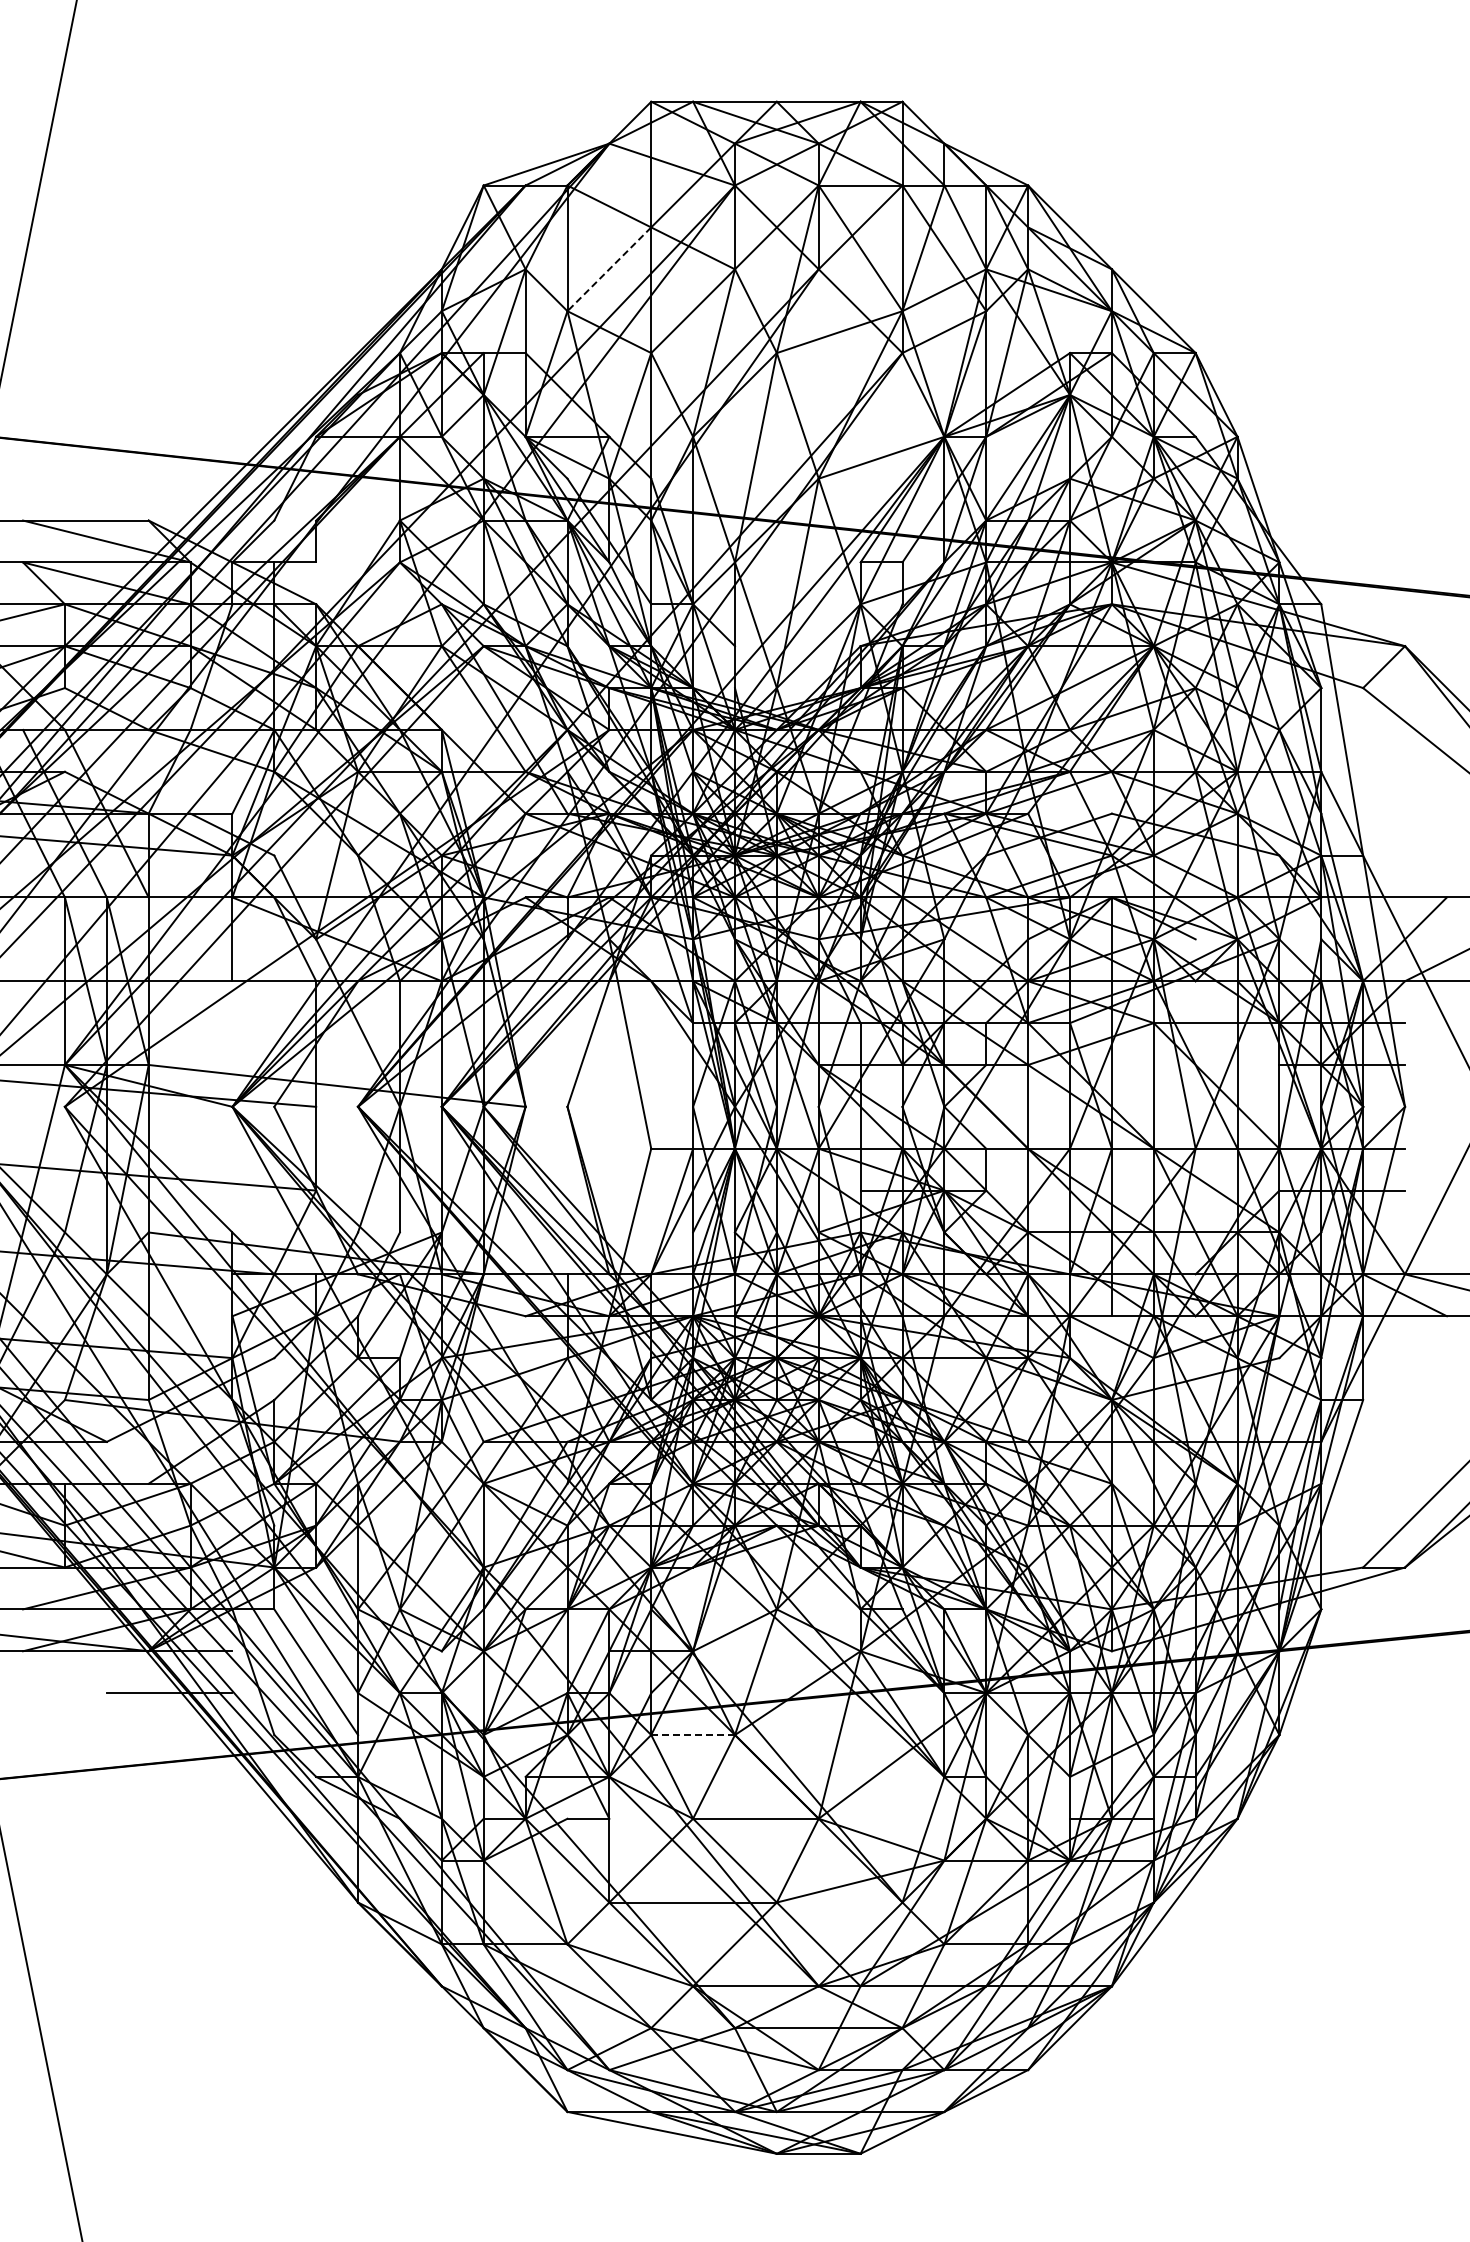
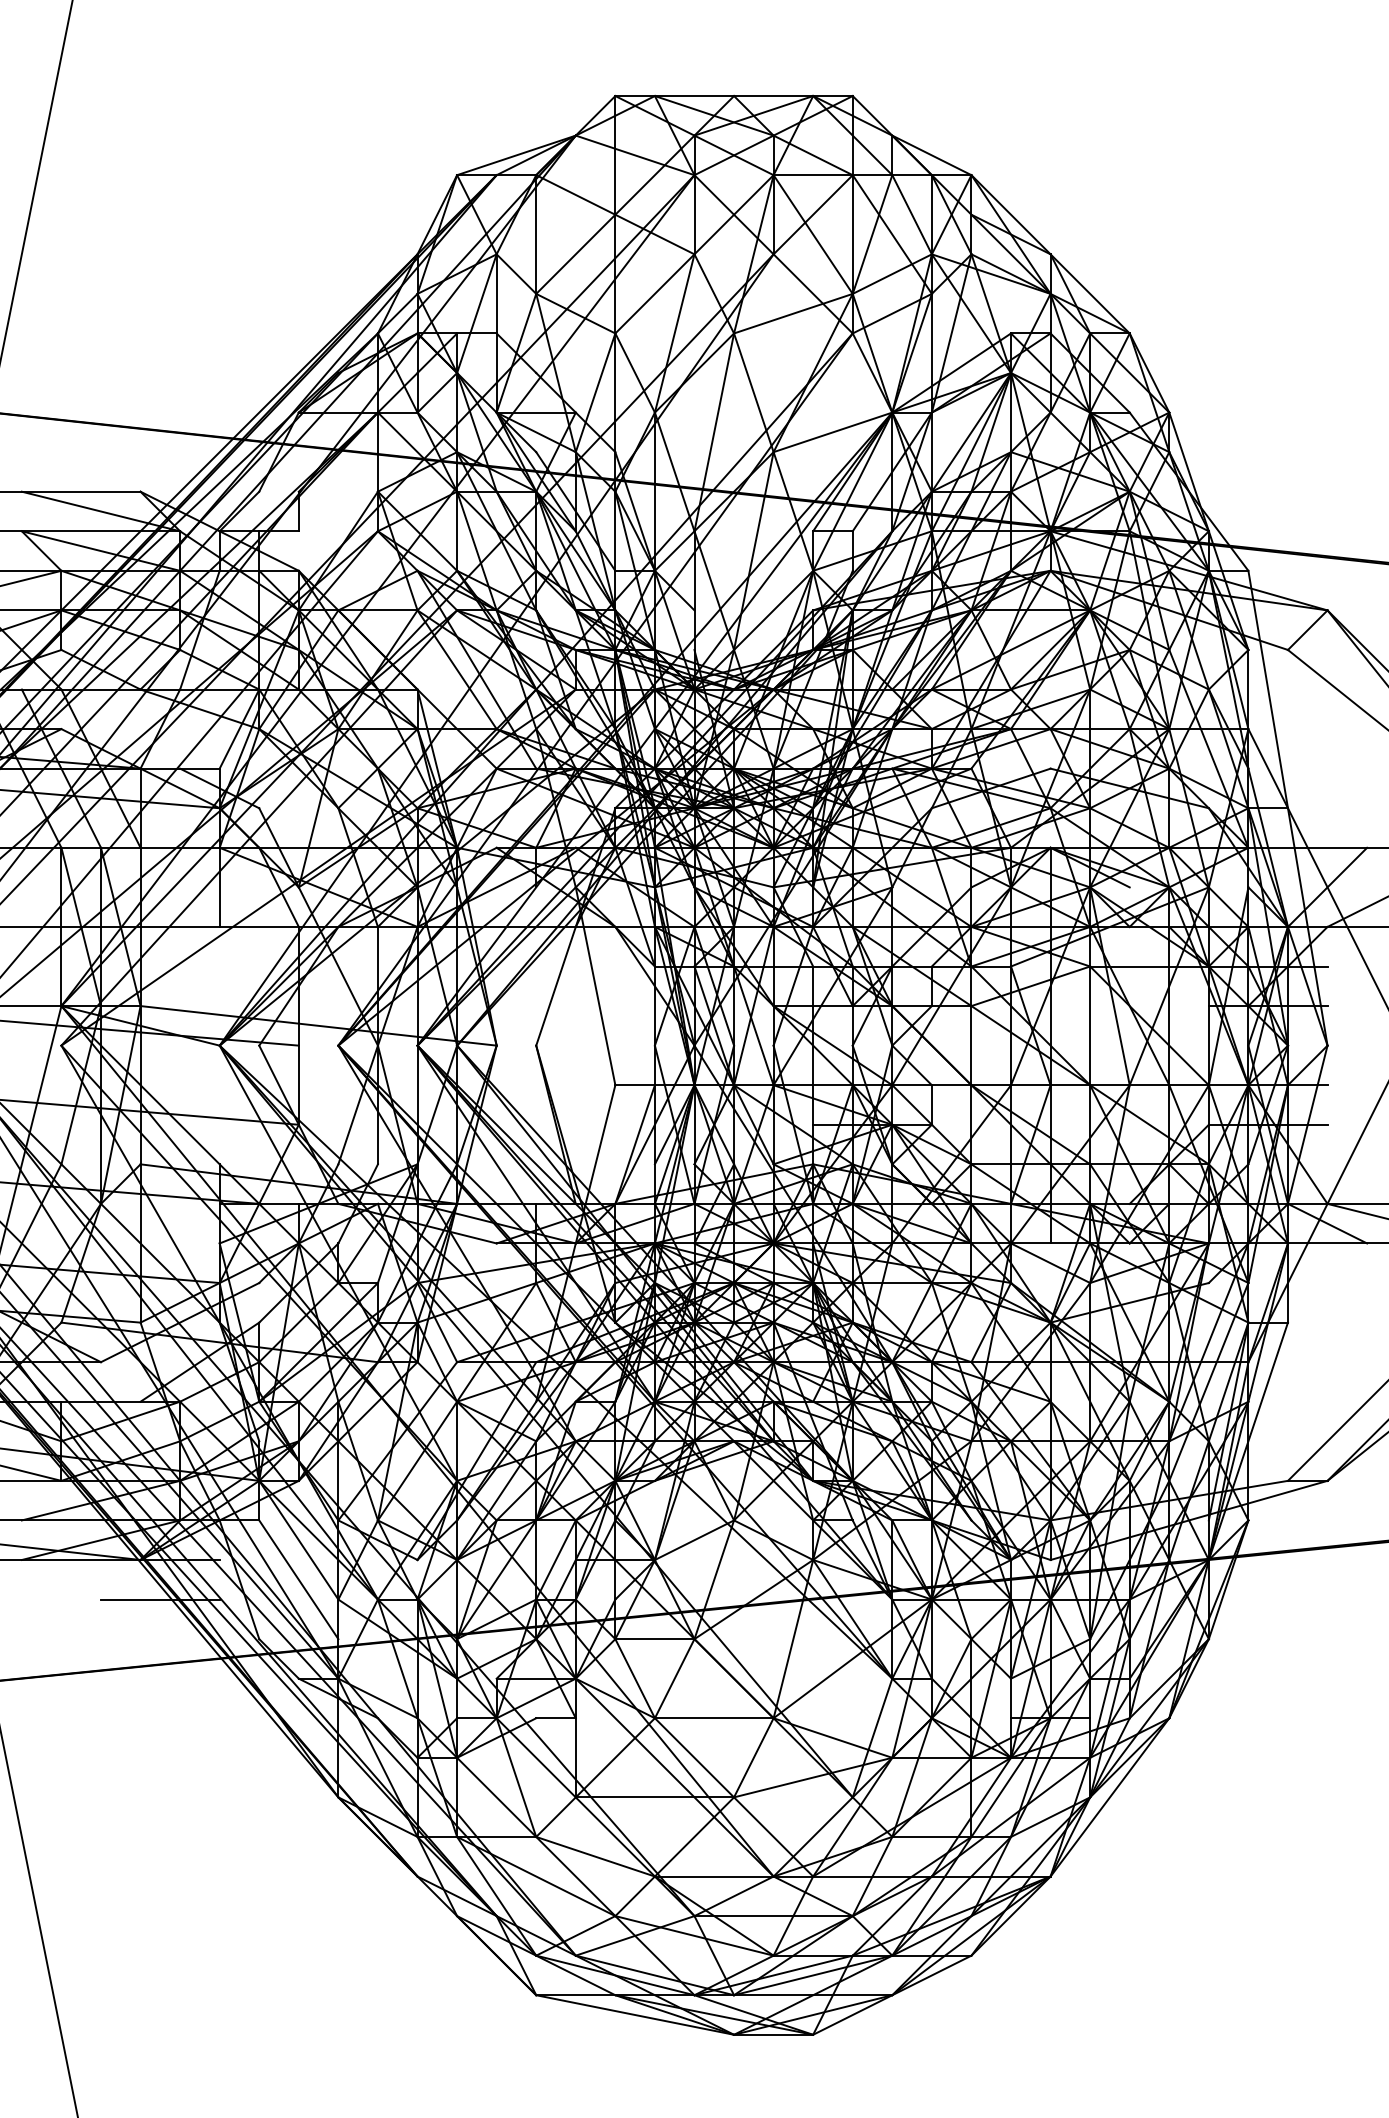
line: (609, 269) -> (575, 254), dashed -> solid
line: (693, 1735) -> (655, 1639), dashed -> solid

